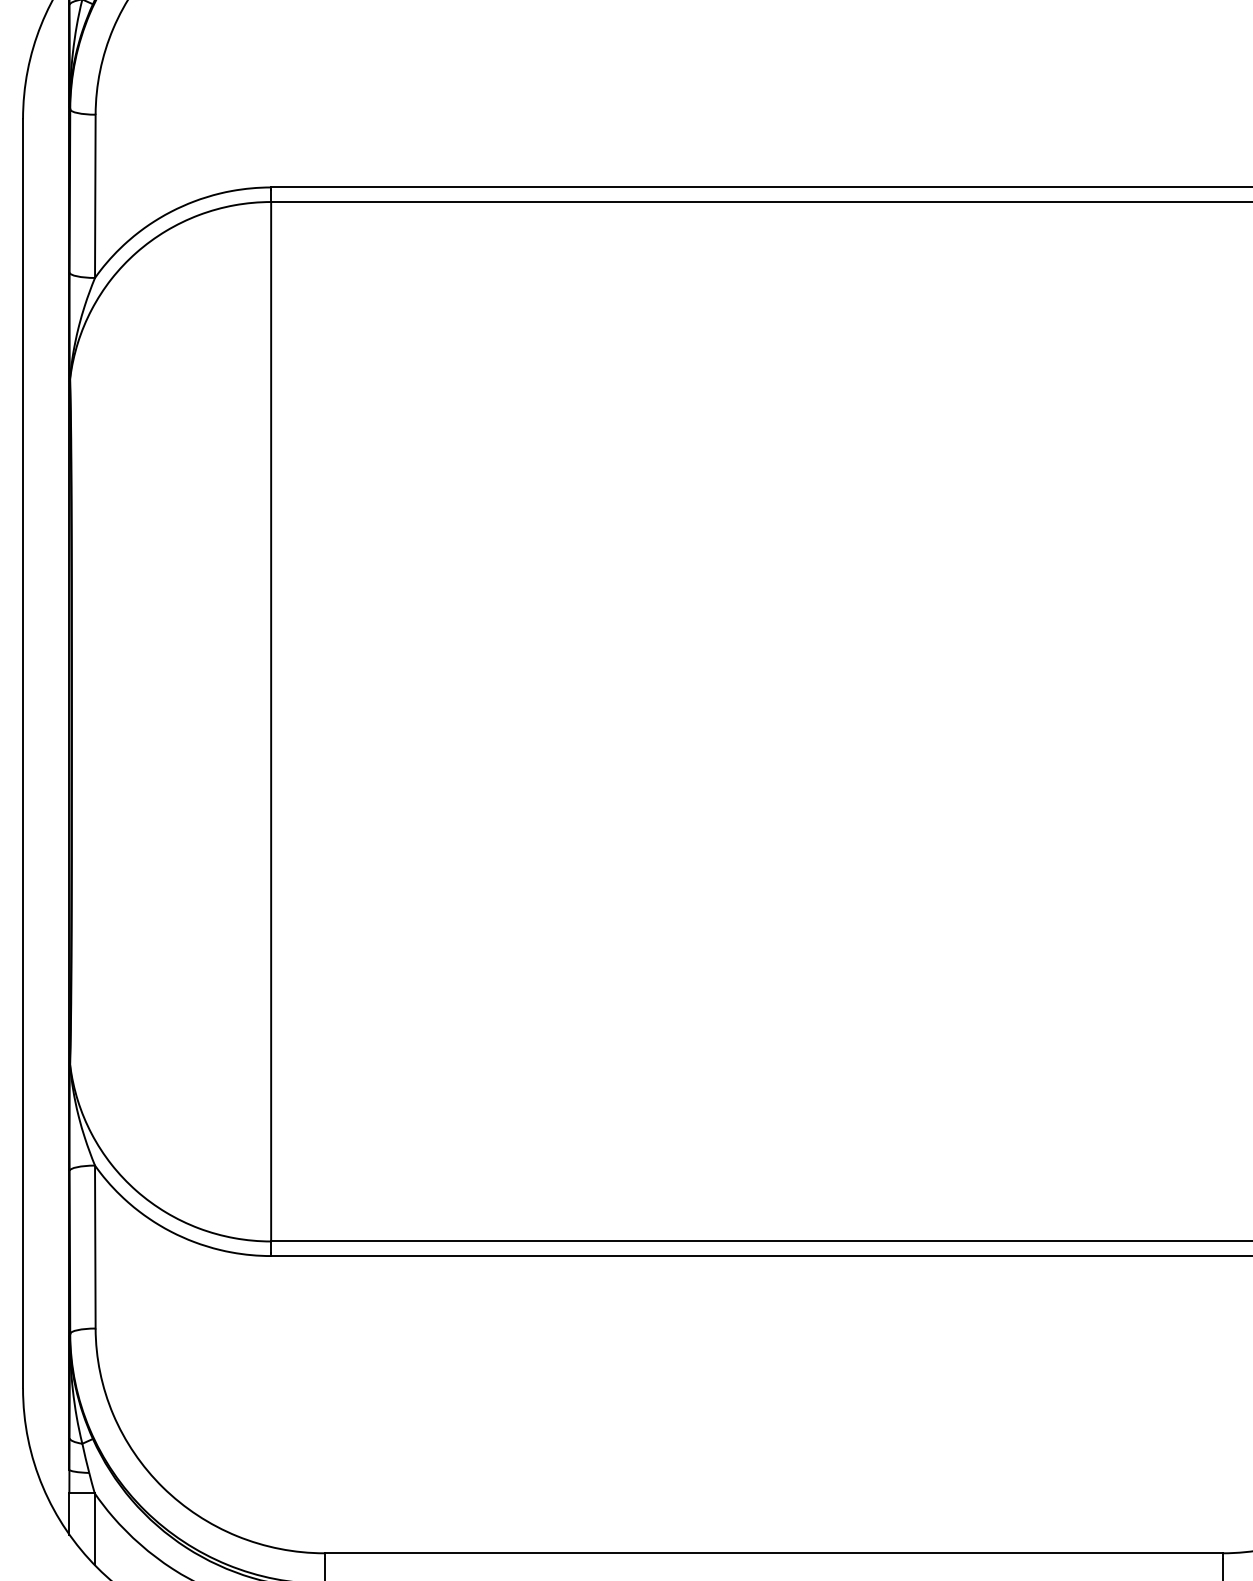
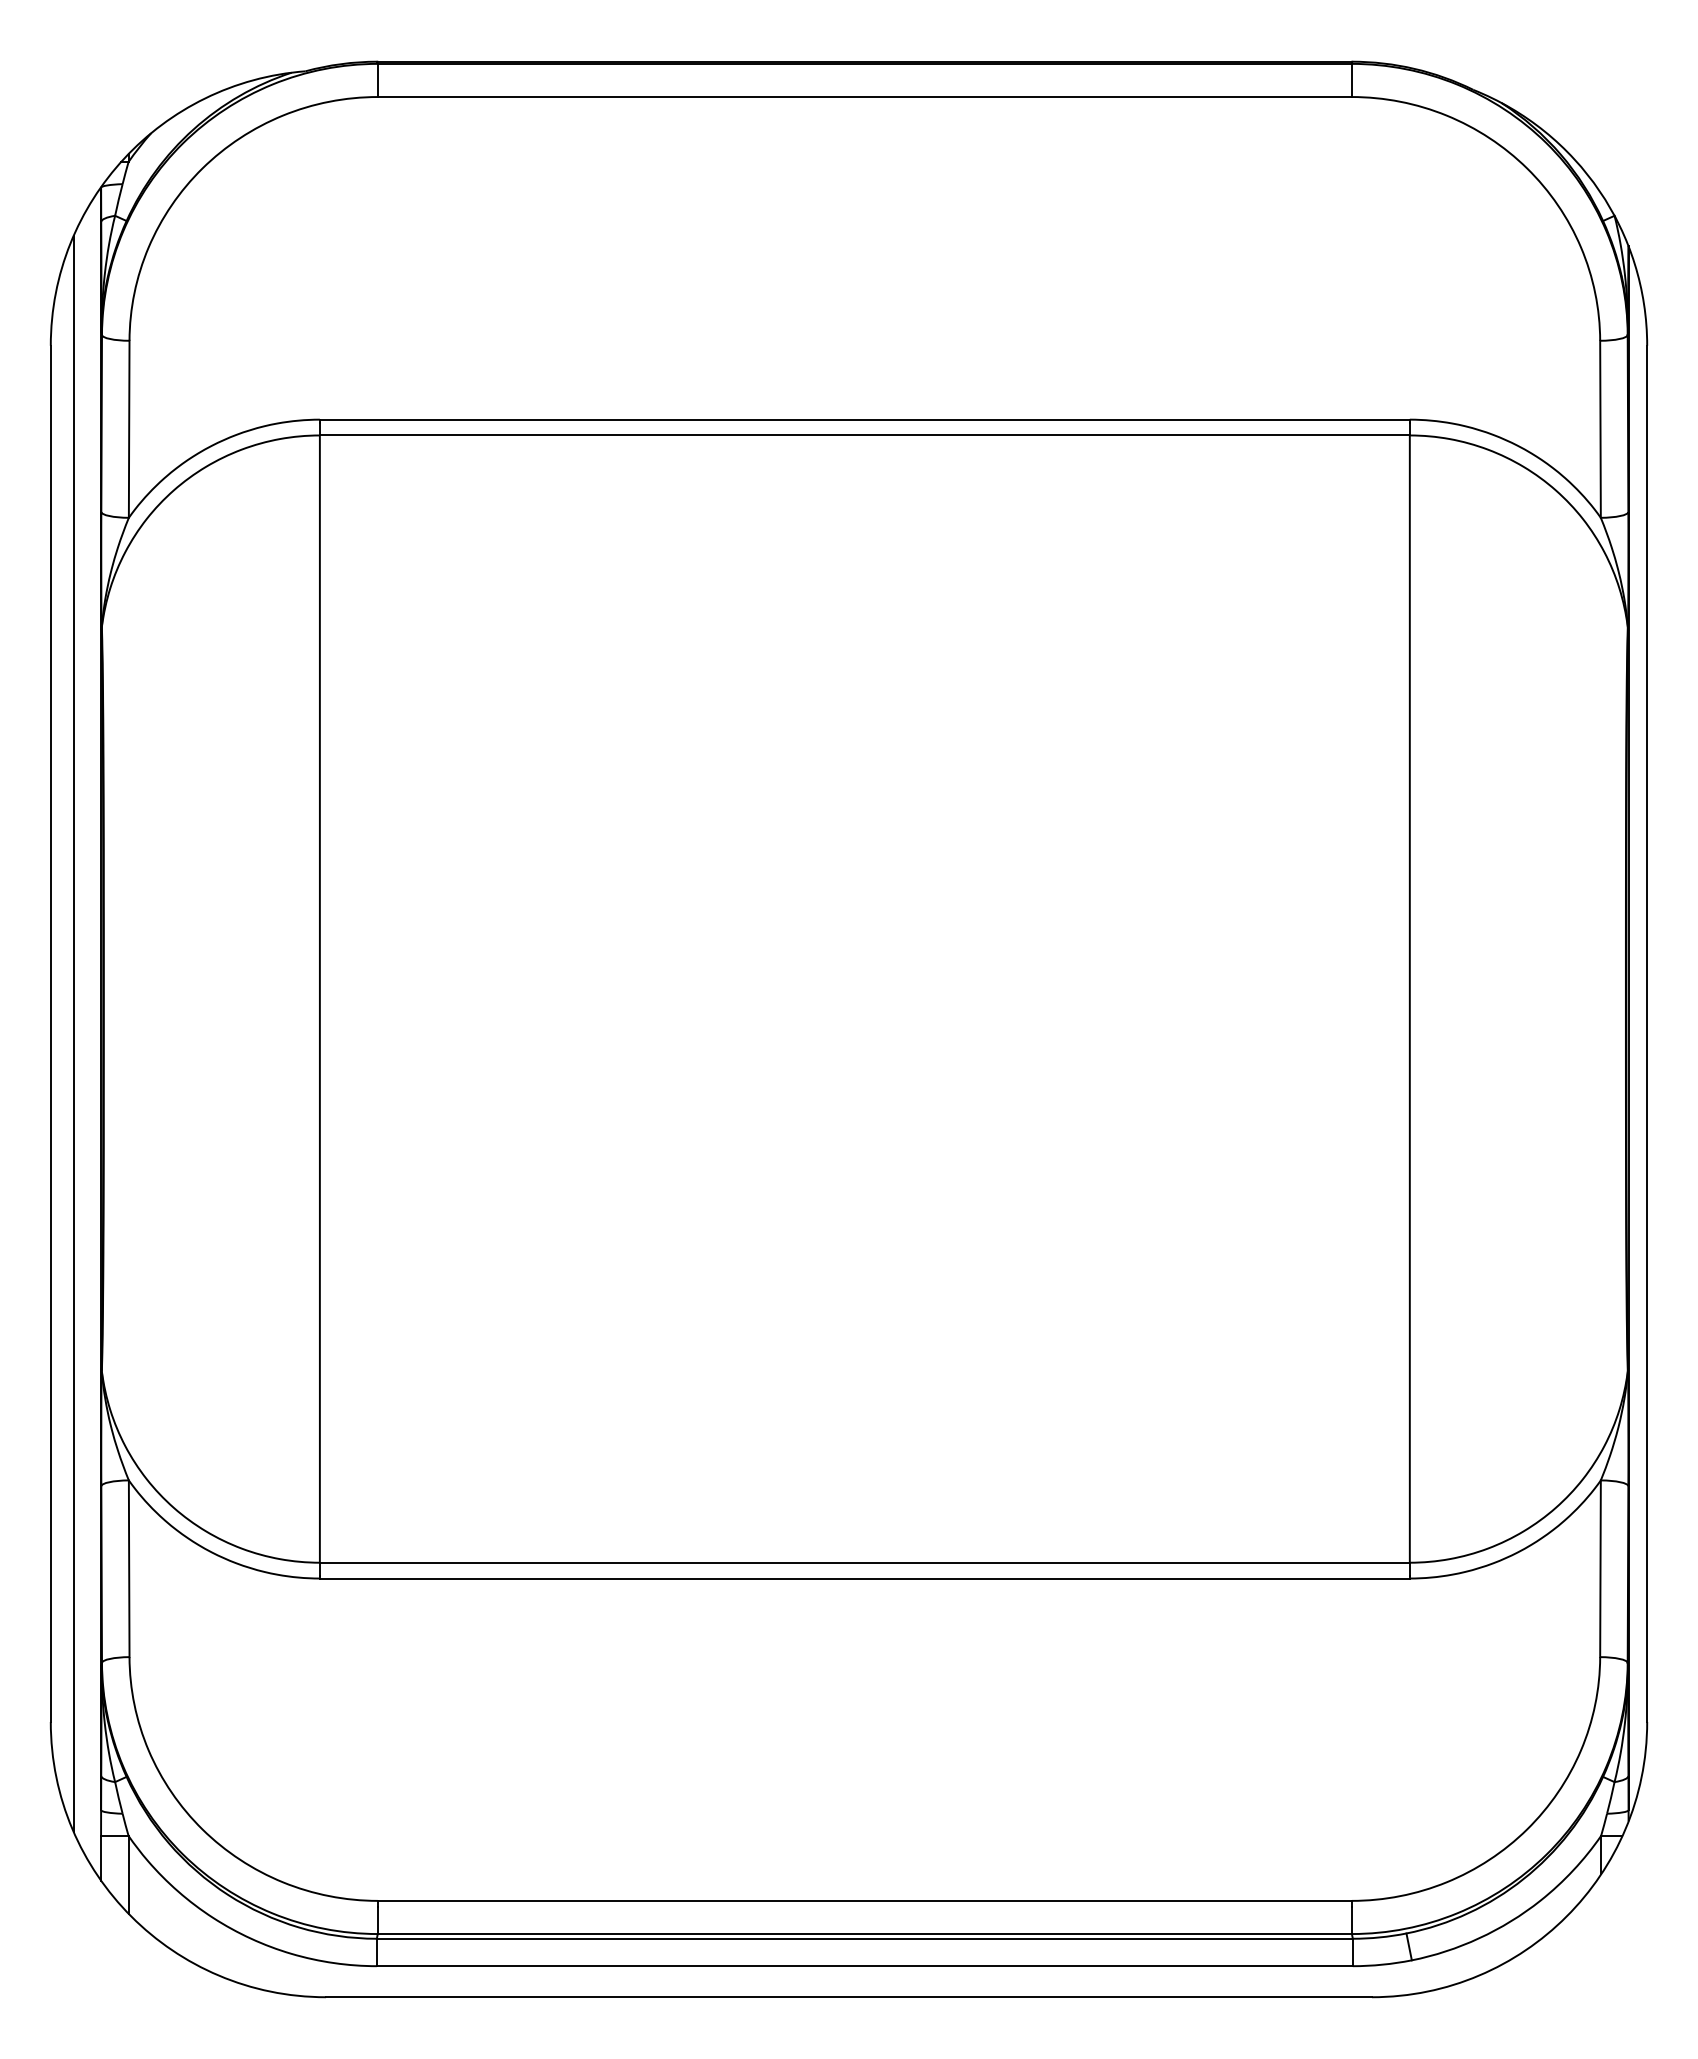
line: (43, 753) -> (73, 1033), added

